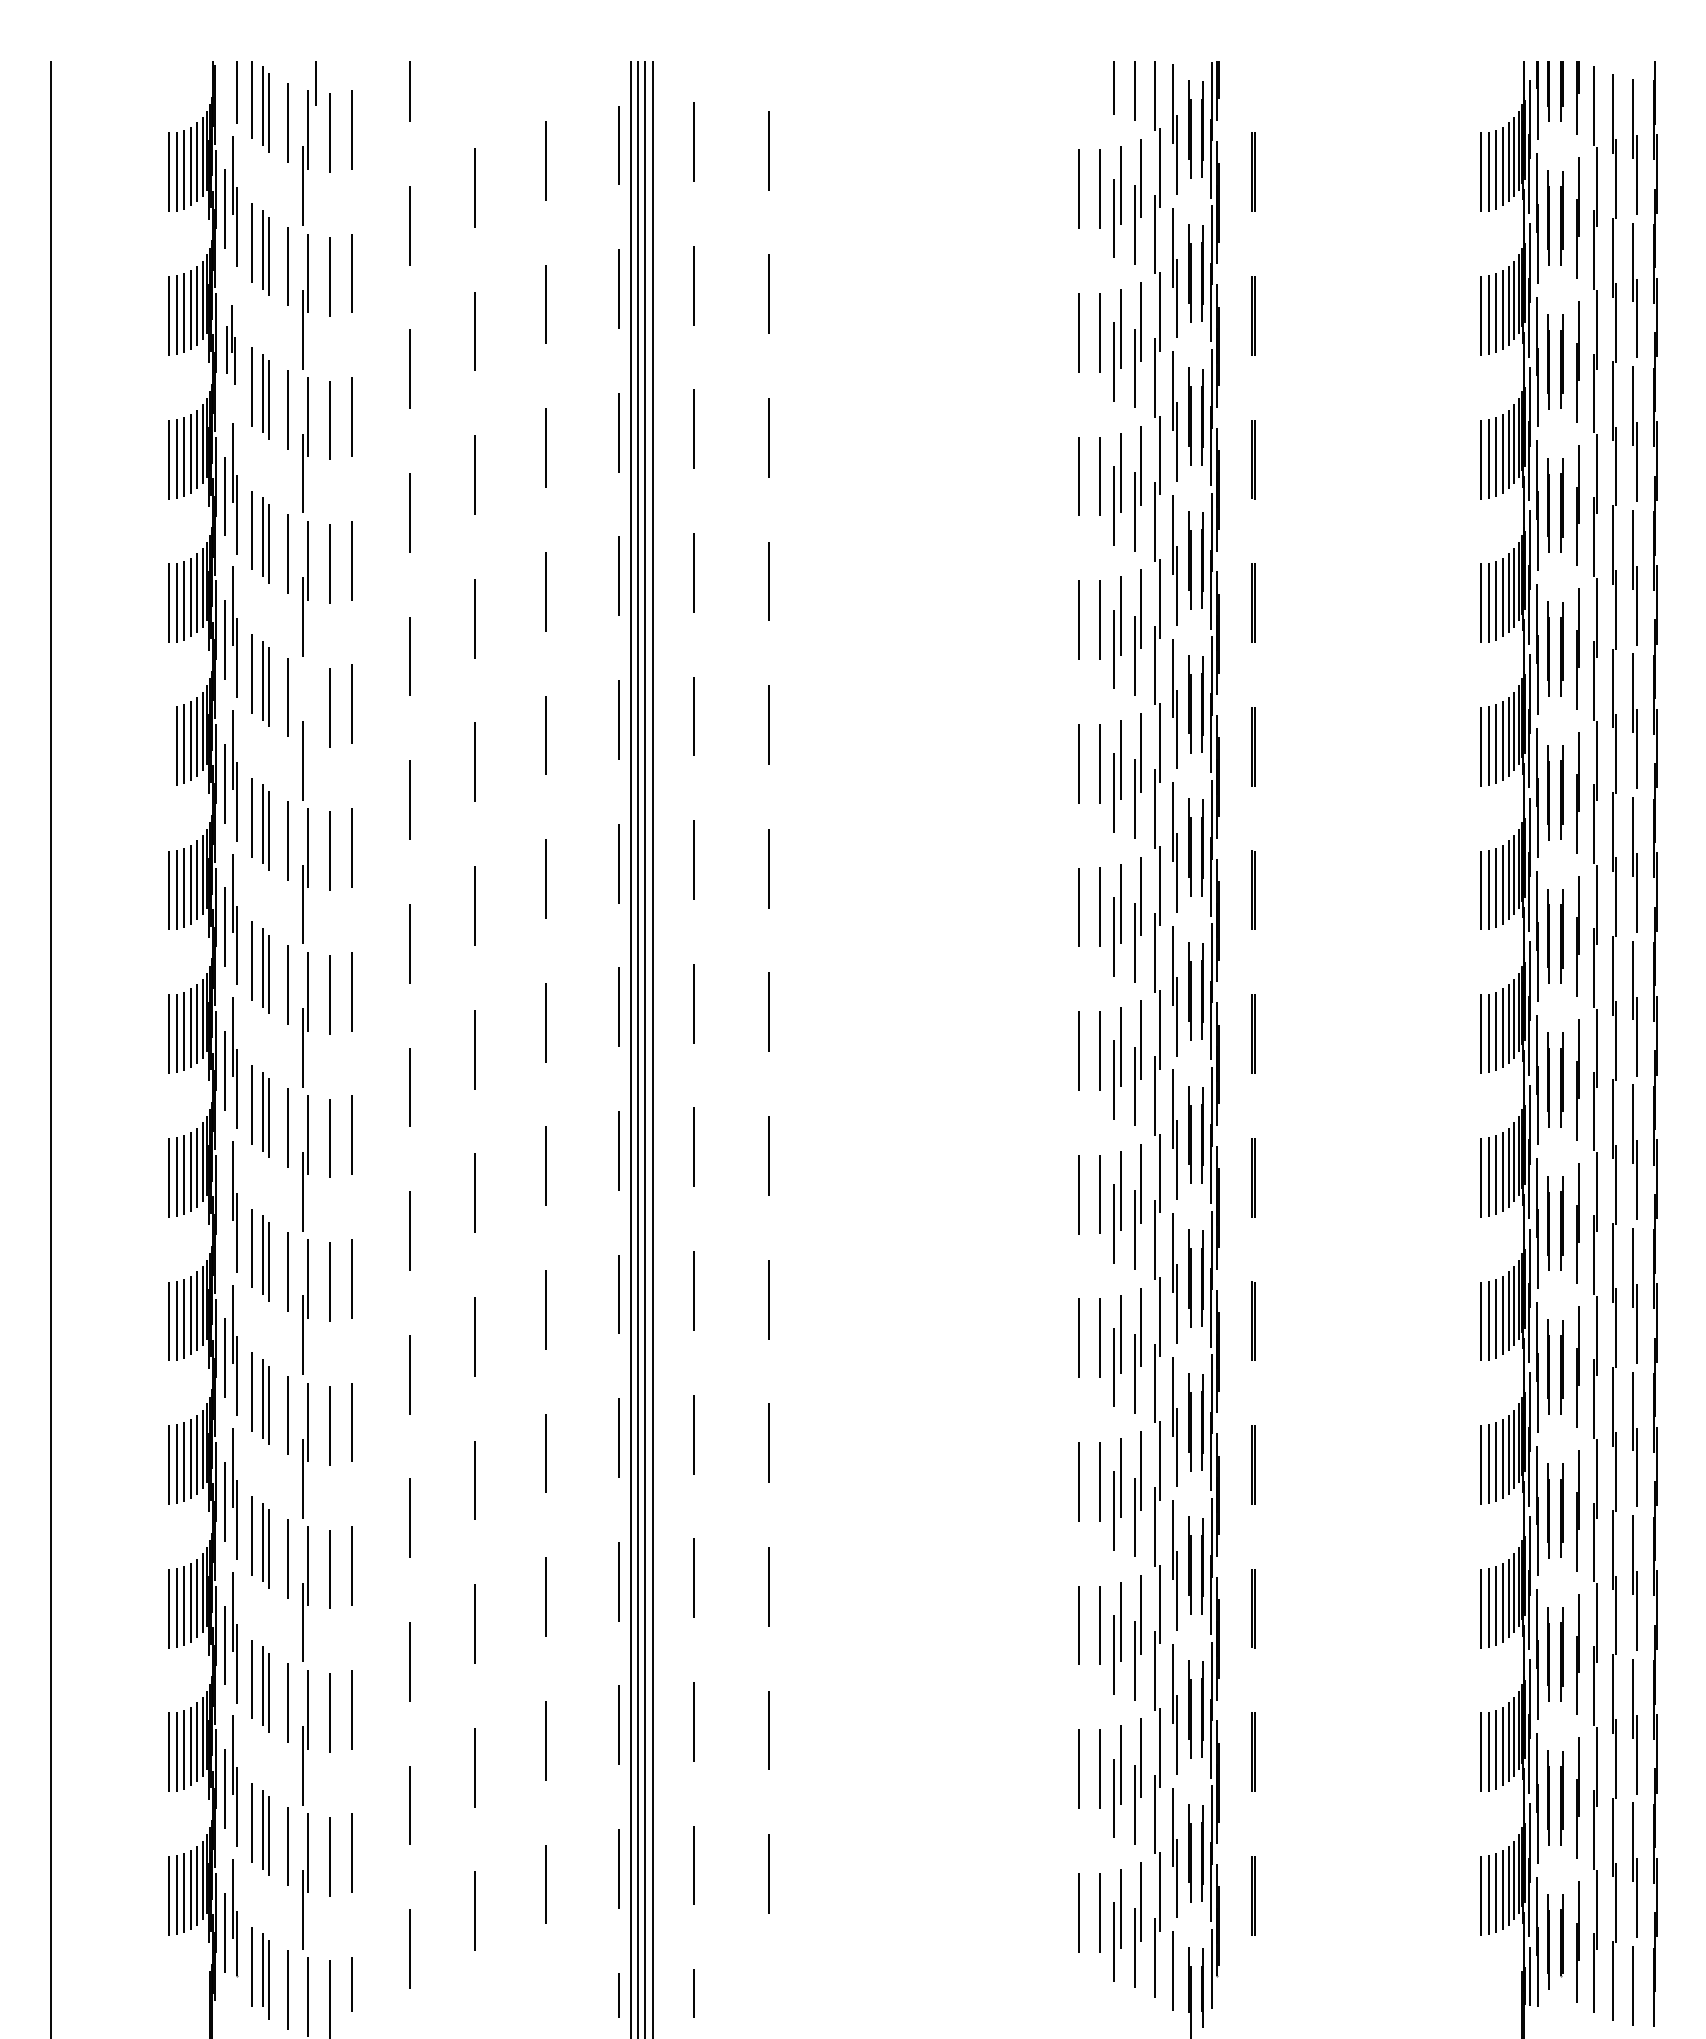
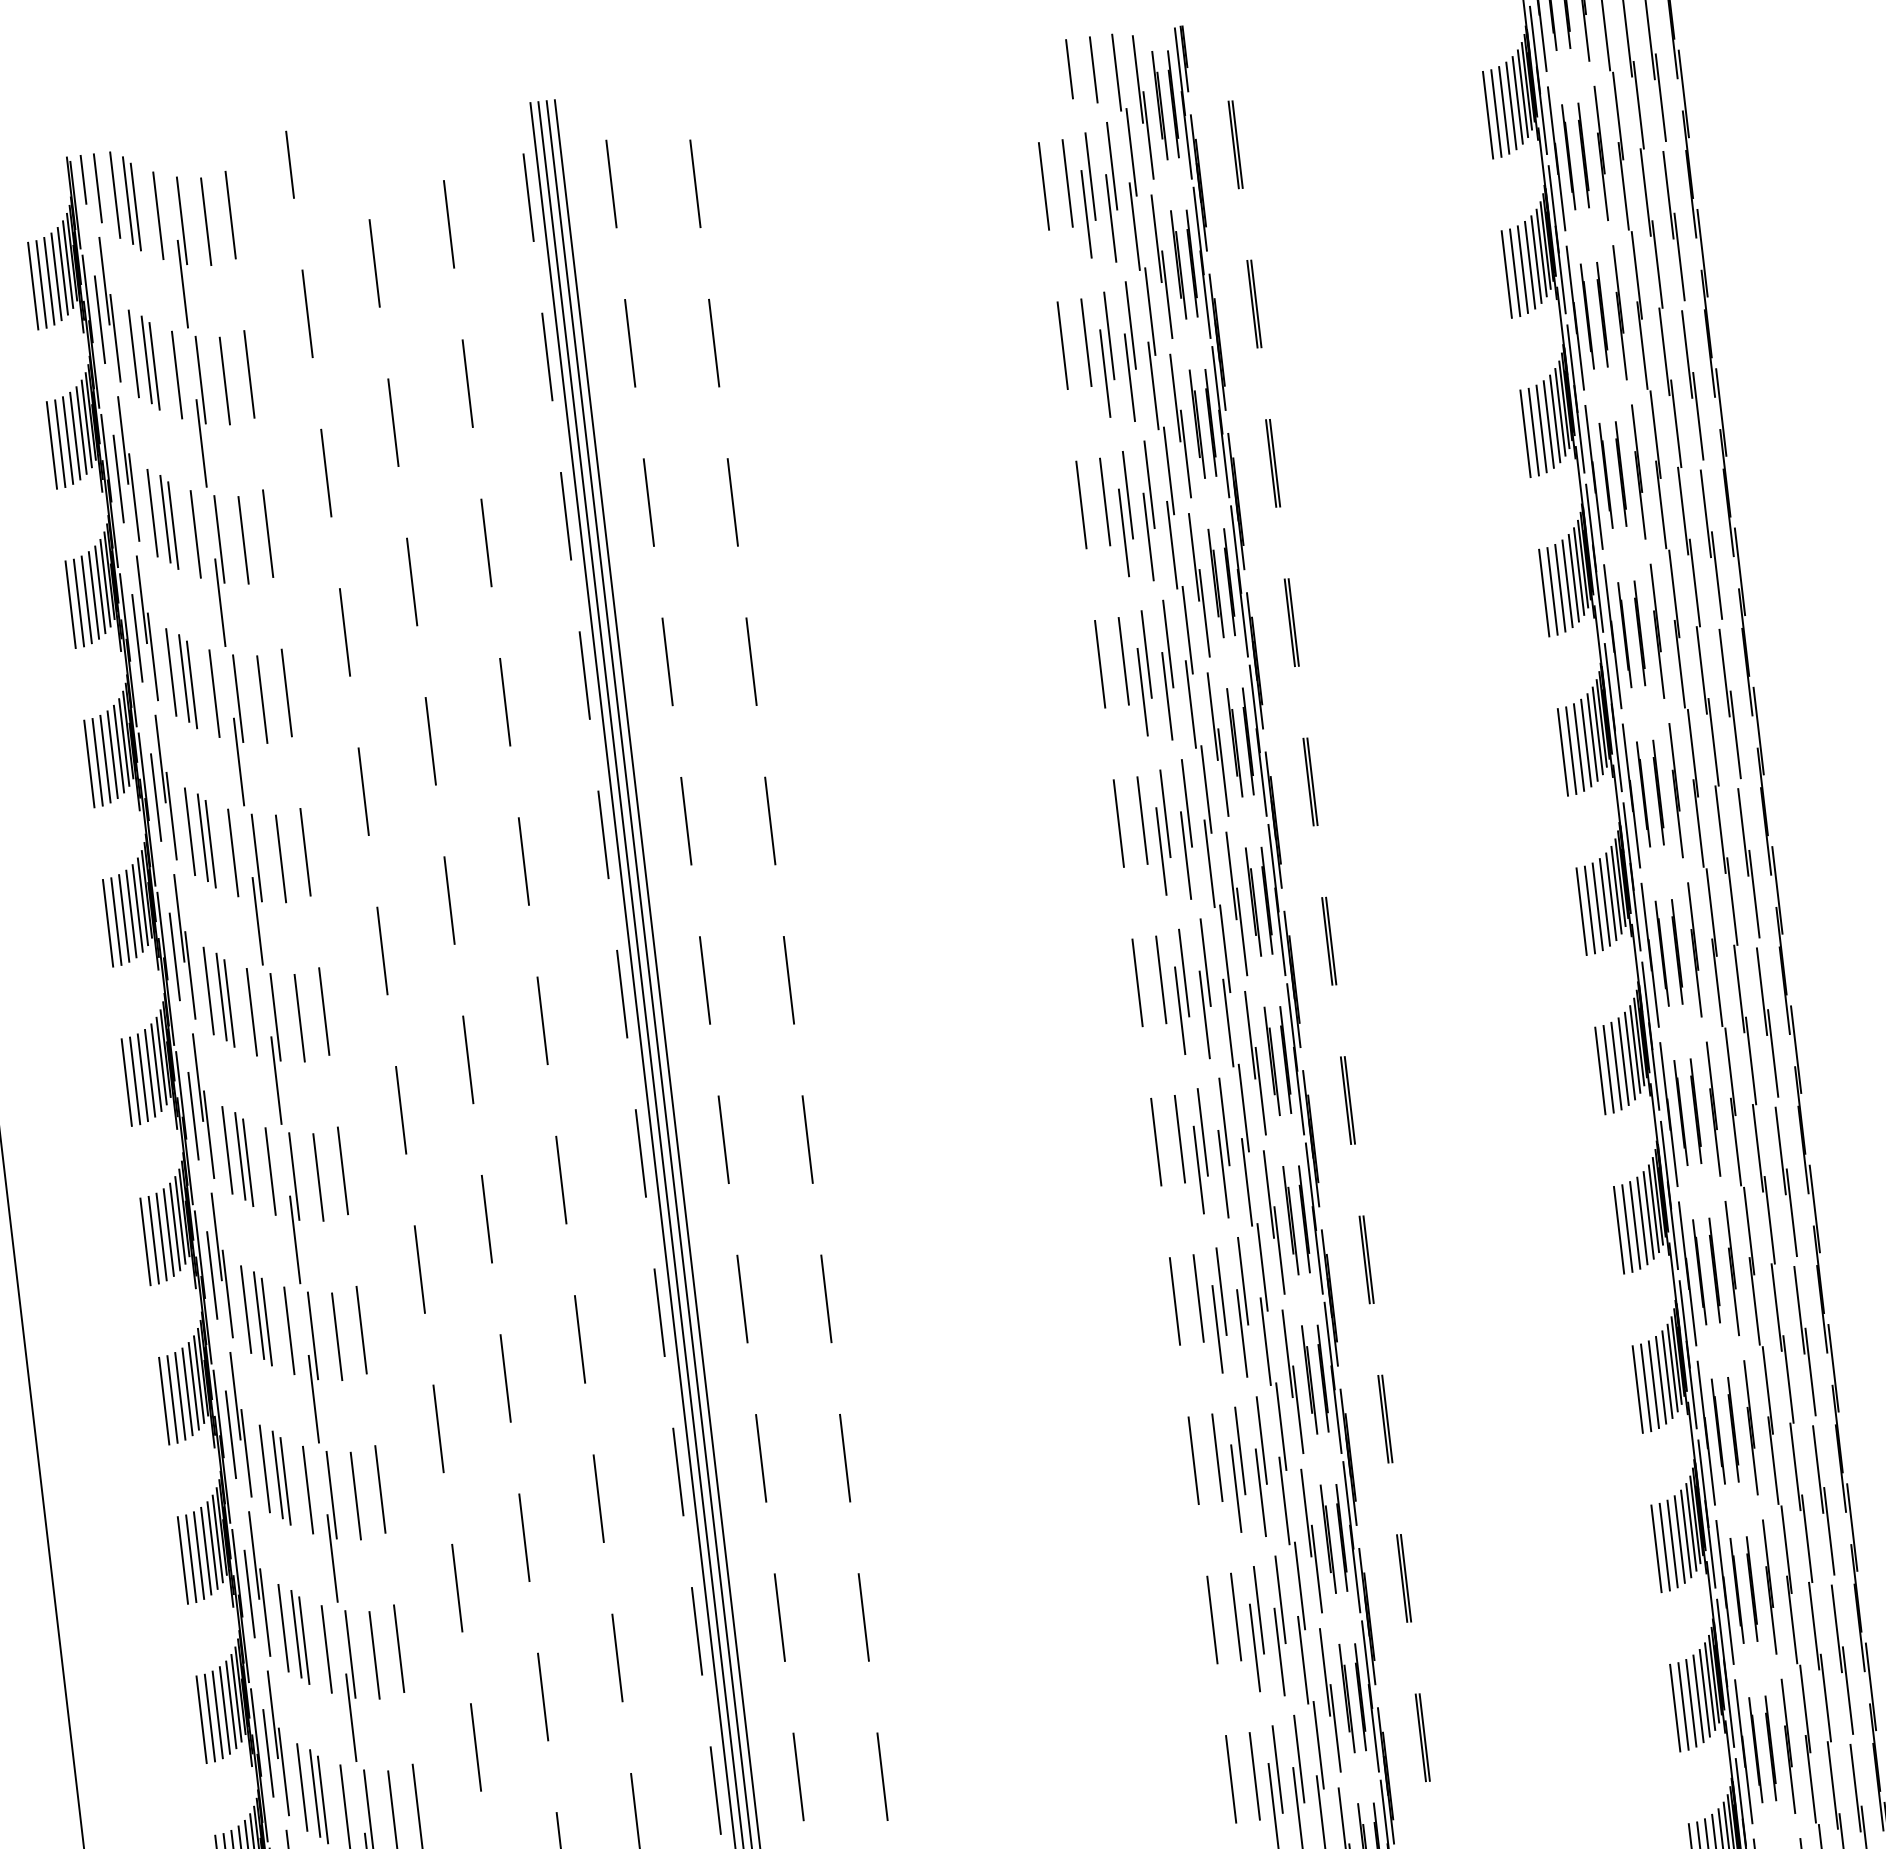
line: (315, 83) -> (82, 180), moved
part: (230, 344) -> (123, 469), size x1.67
line: (308, 704) -> (256, 858), added
line: (169, 746) -> (108, 922), added
line: (225, 1214) -> (231, 1434), added

